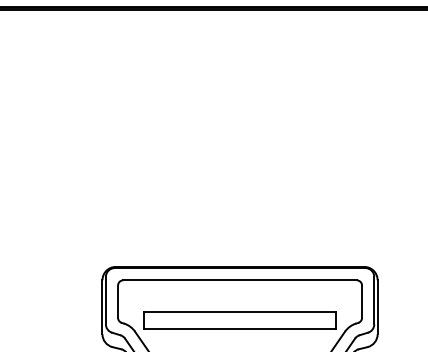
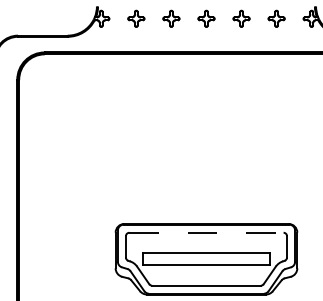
line: (240, 279) -> (206, 232), solid -> dashed

